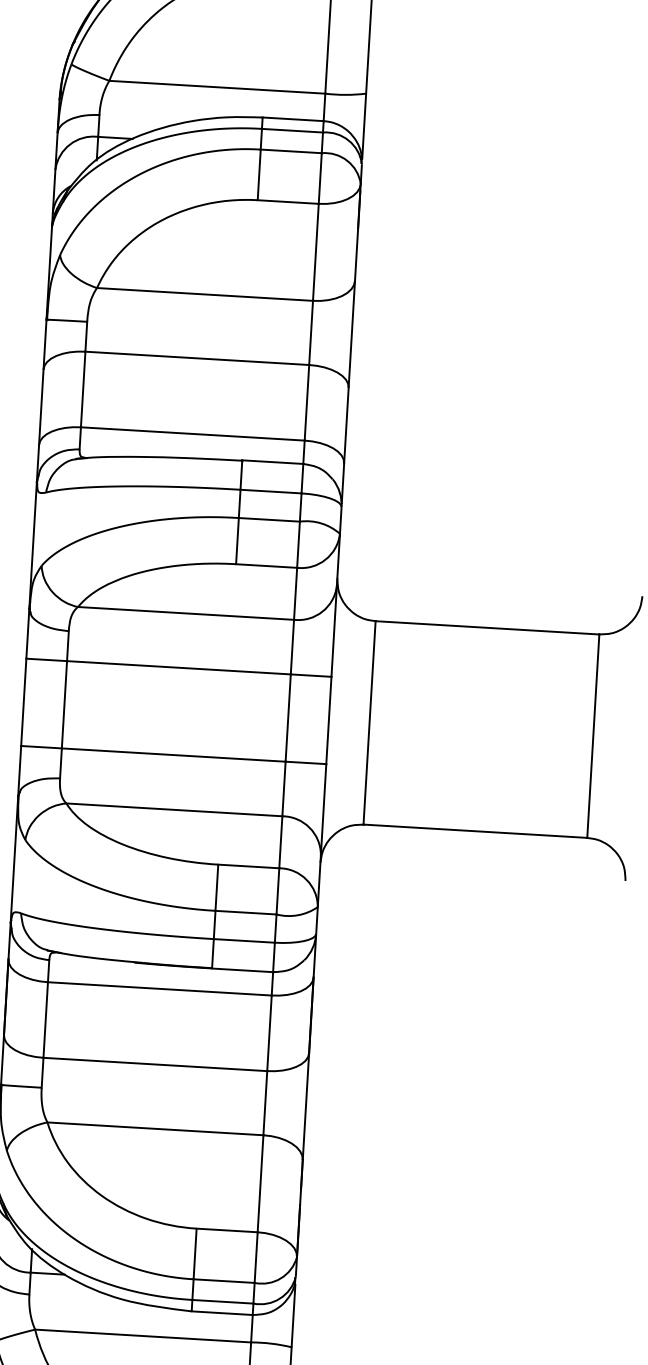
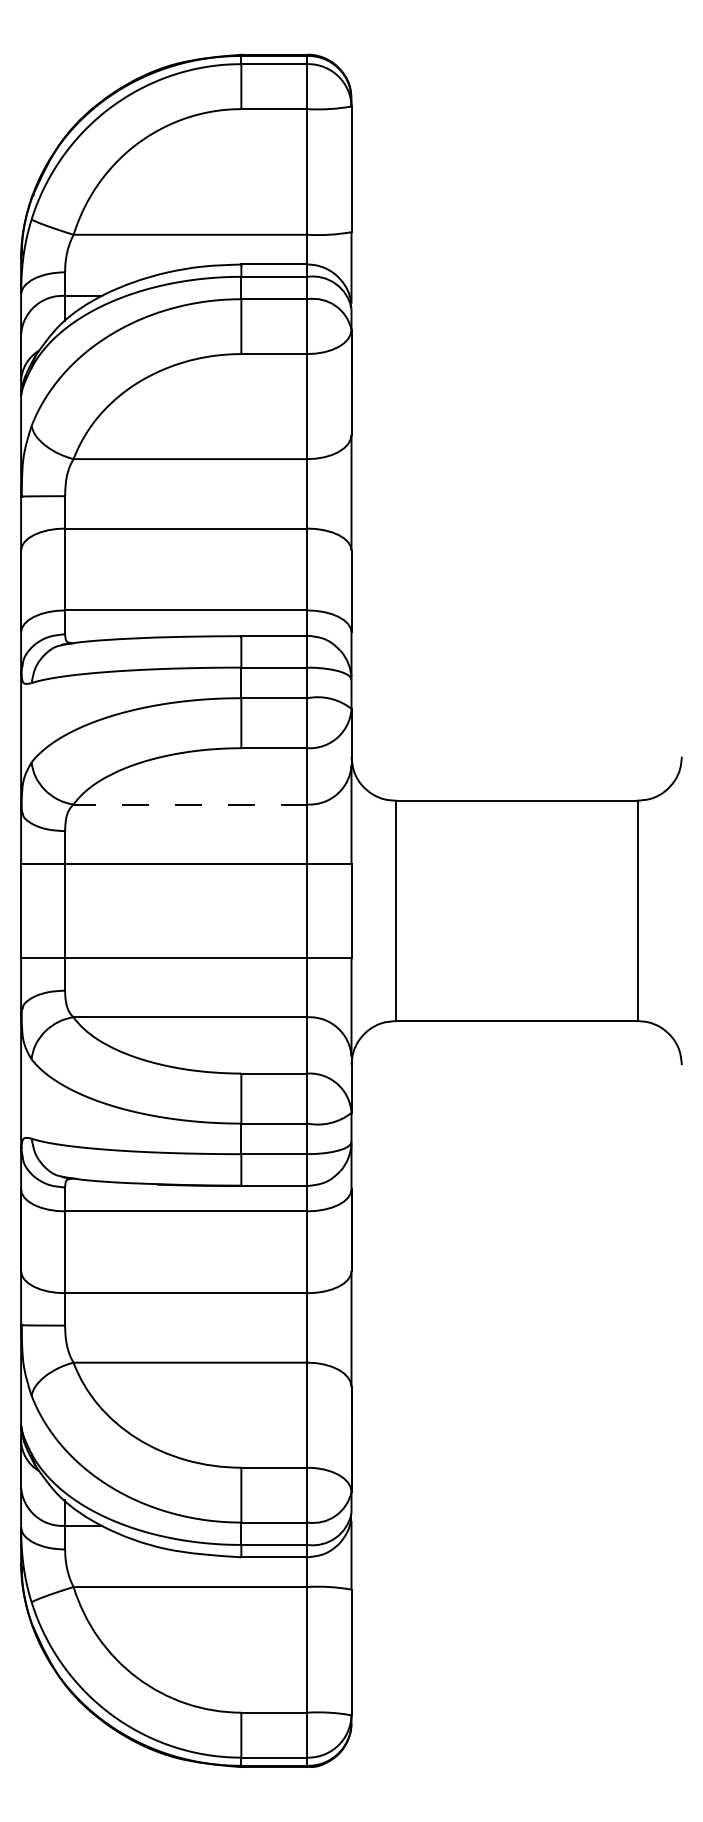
line: (186, 613) -> (190, 804), solid -> dashed

